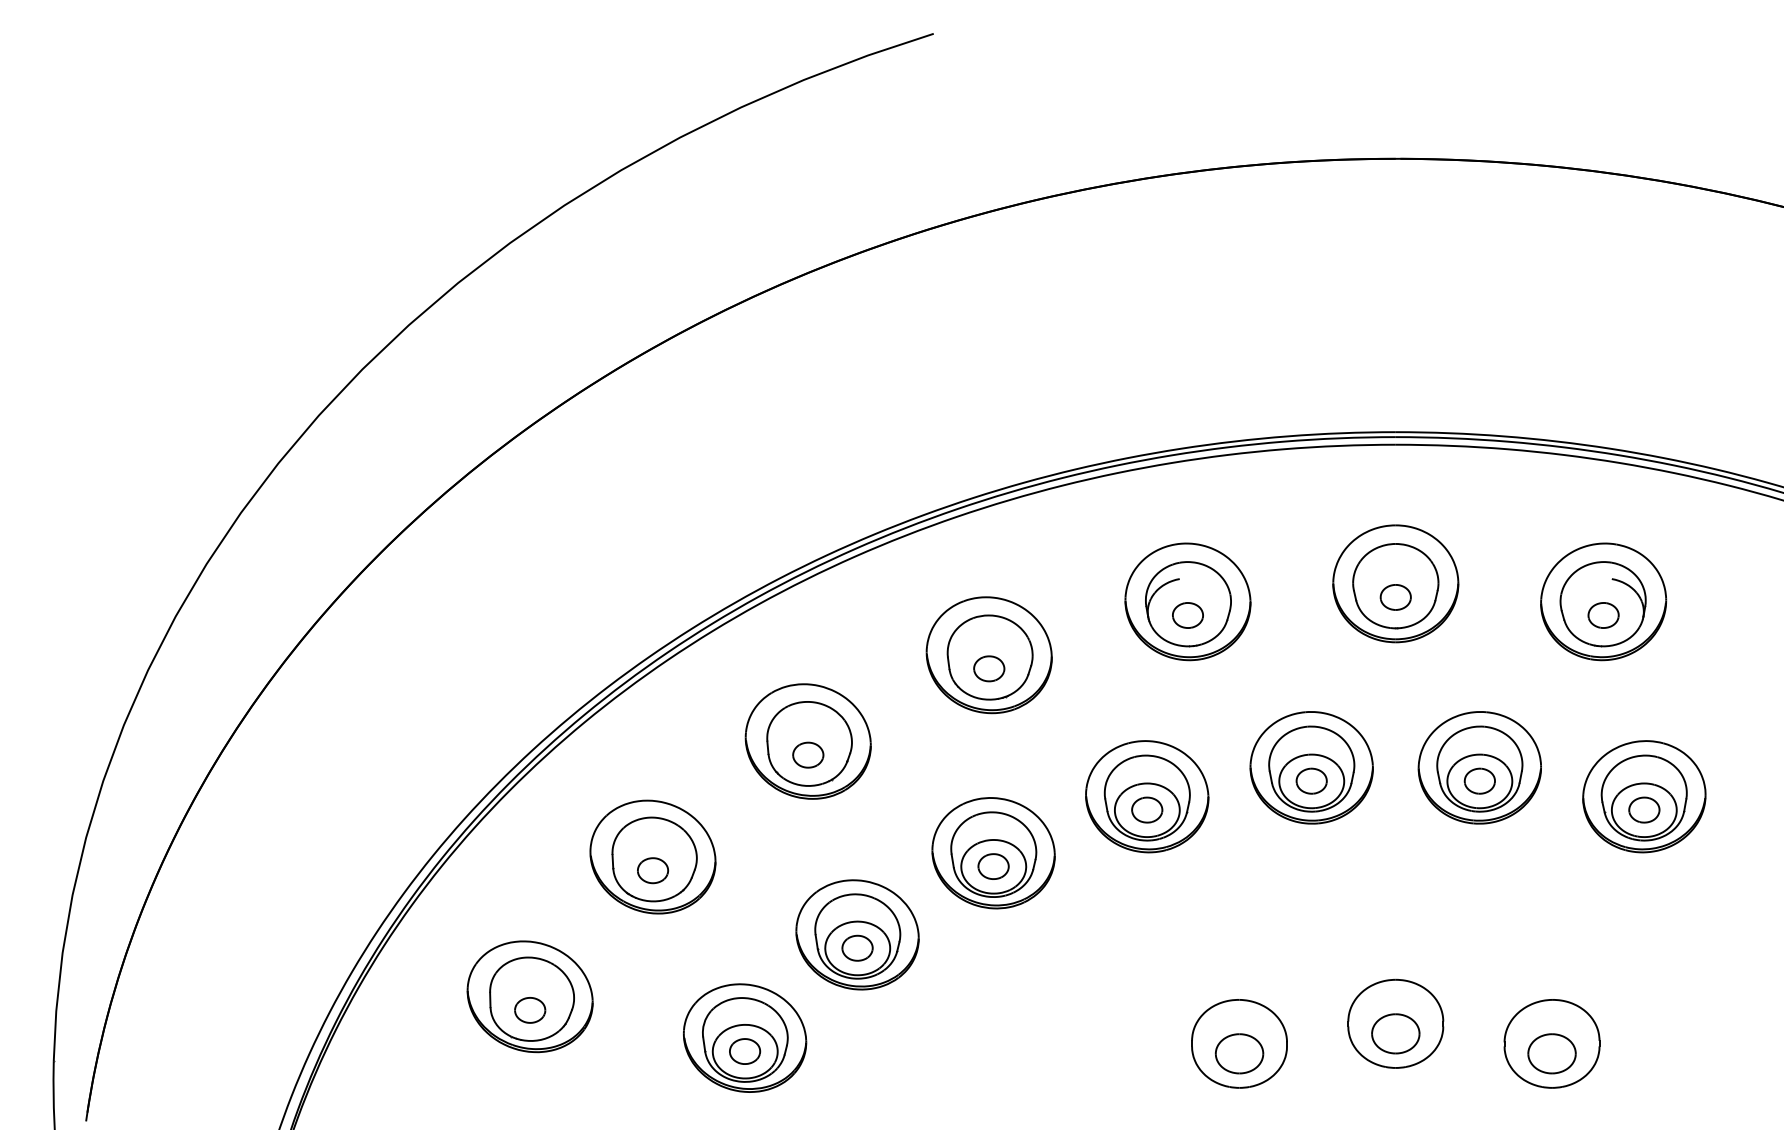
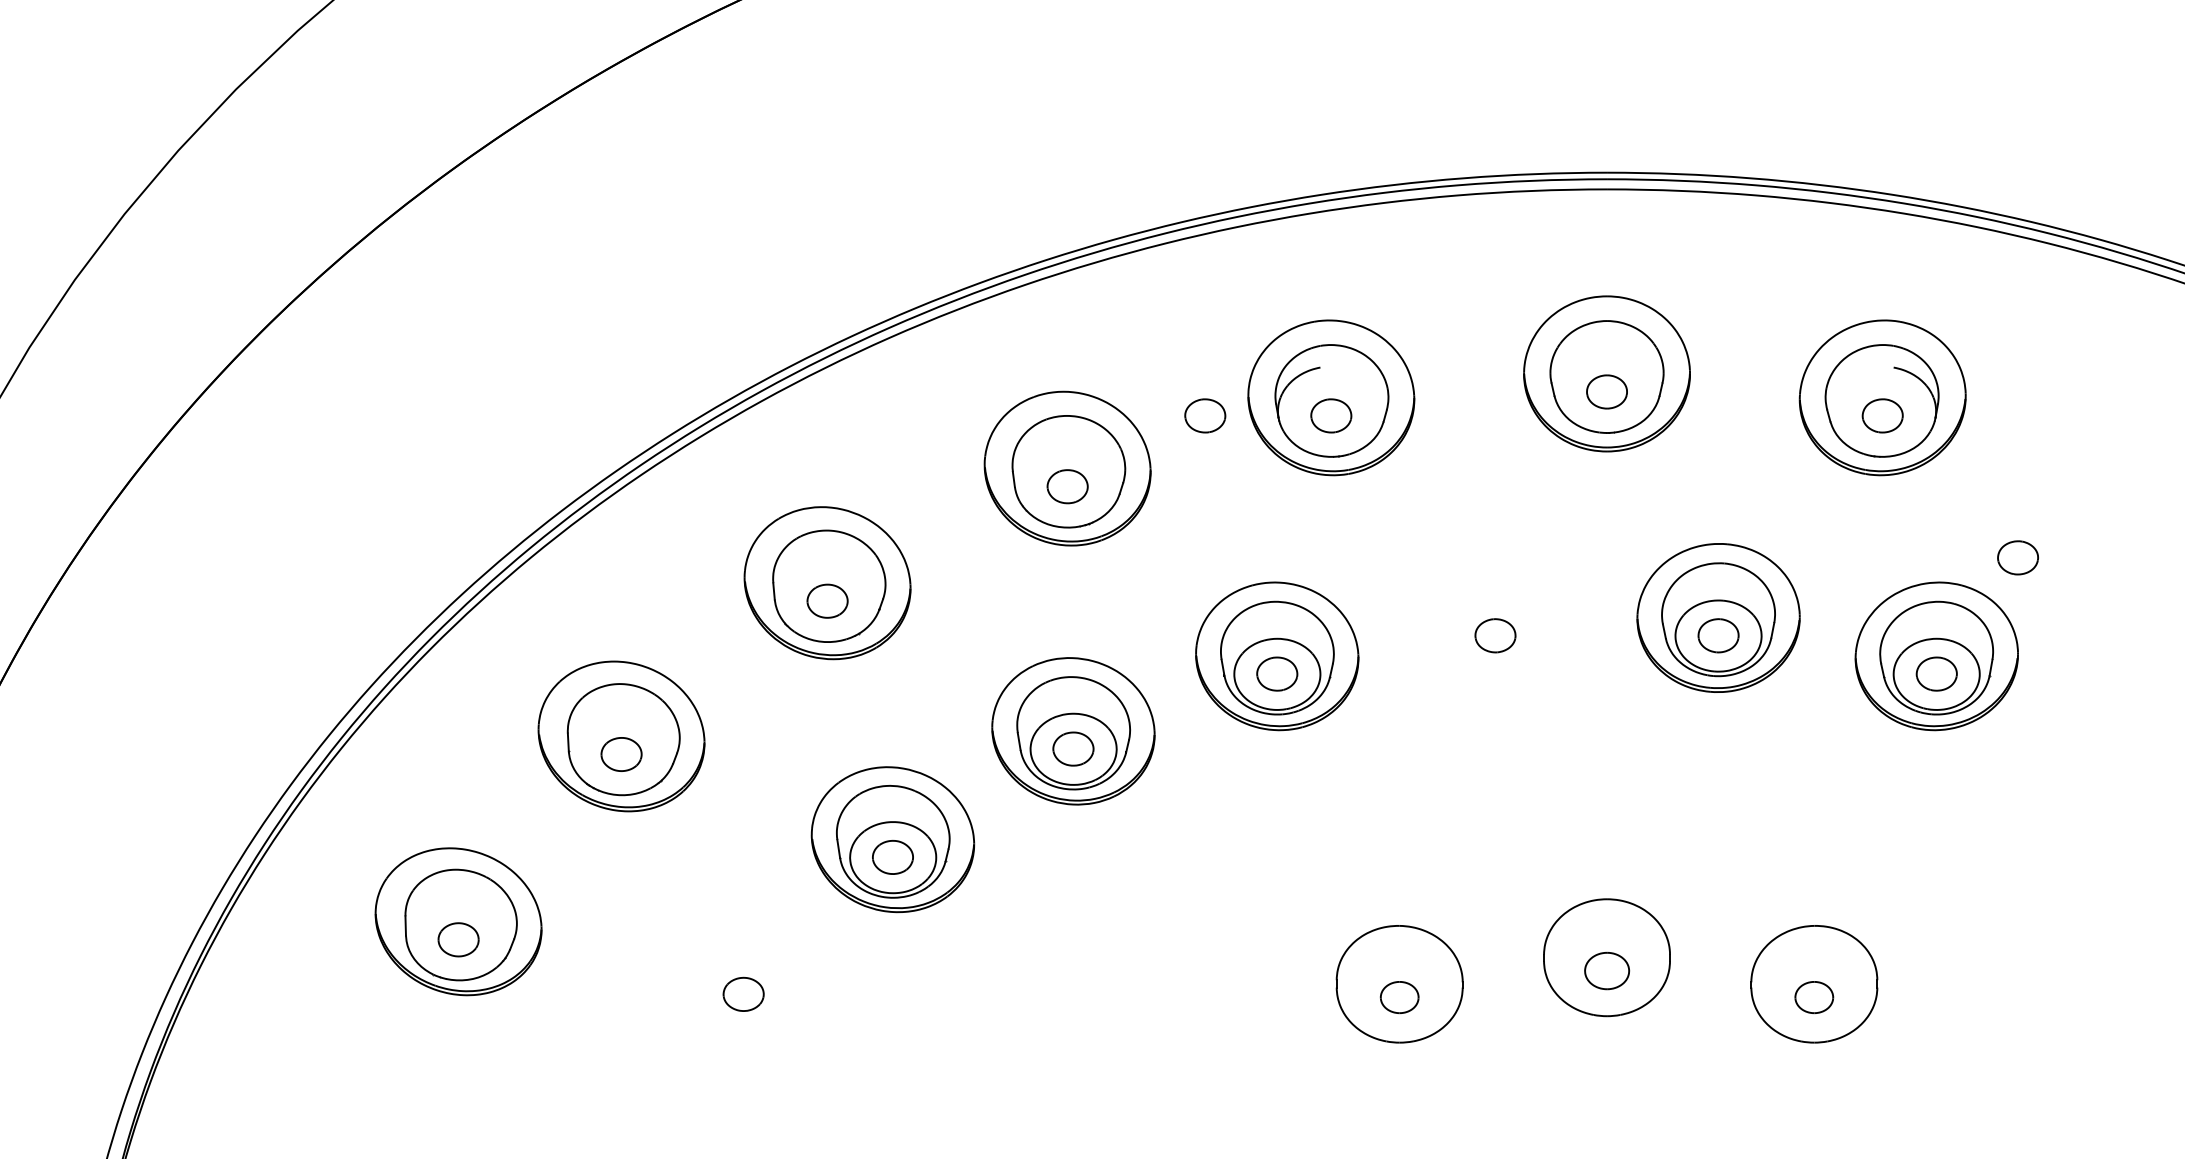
part: (1092, 615) -> (1204, 415), added
part: (1705, 722) -> (2017, 557), added
part: (1311, 767) -> (1495, 617), removed
part: (1395, 1033) -> (1606, 970), size x0.7
part: (745, 1037) -> (744, 975), removed
part: (1239, 1053) -> (1399, 997), size x0.6
part: (1551, 1053) -> (1813, 997), size x0.6

